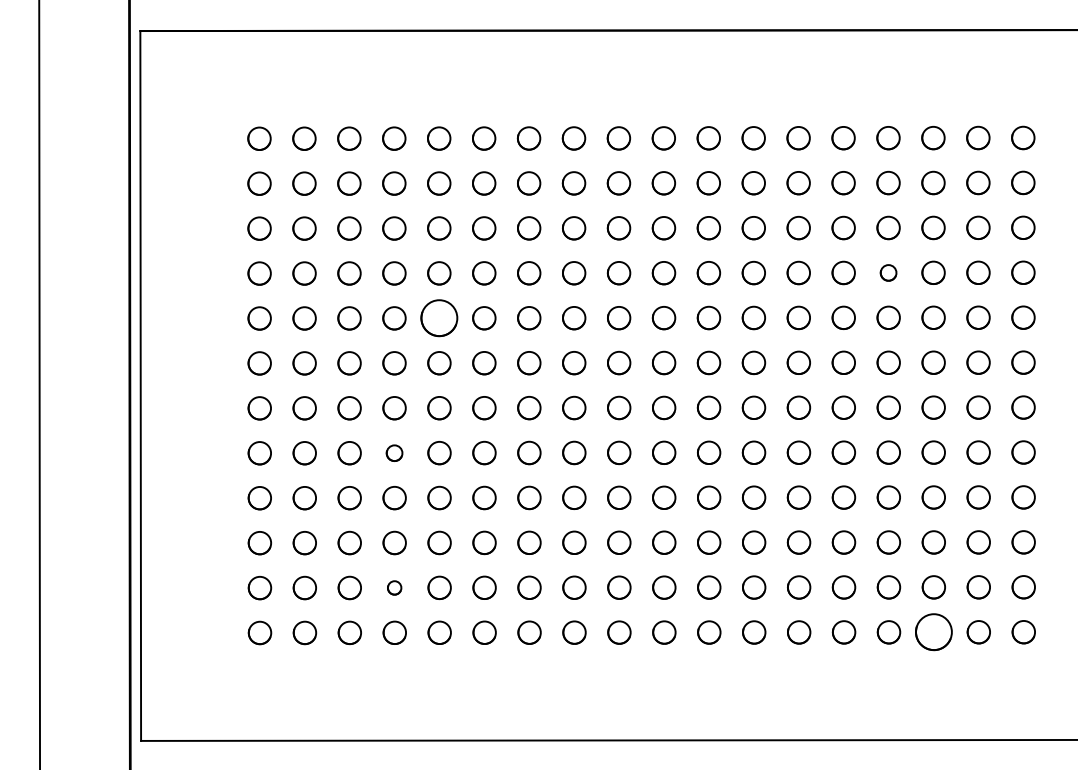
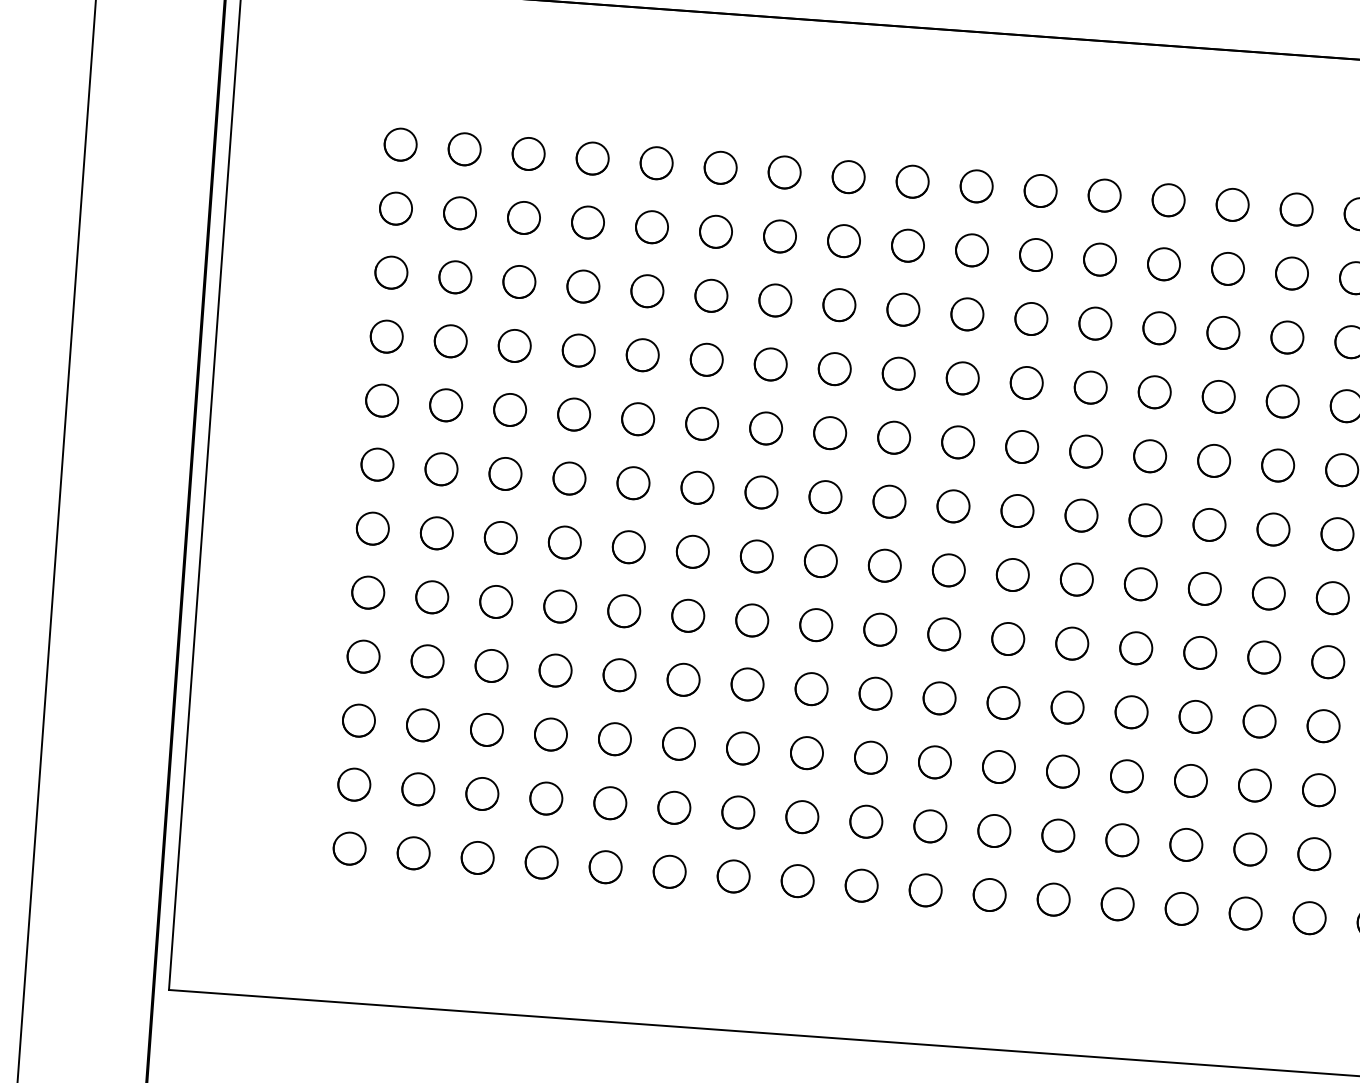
part: (888, 272) -> (1282, 400), size x1.43
circle: (439, 318) -> (638, 419), size x0.62
circle: (394, 453) -> (560, 607), size x1.43
part: (394, 587) -> (546, 797), size x1.67
part: (933, 632) -> (1309, 918), size x0.62

